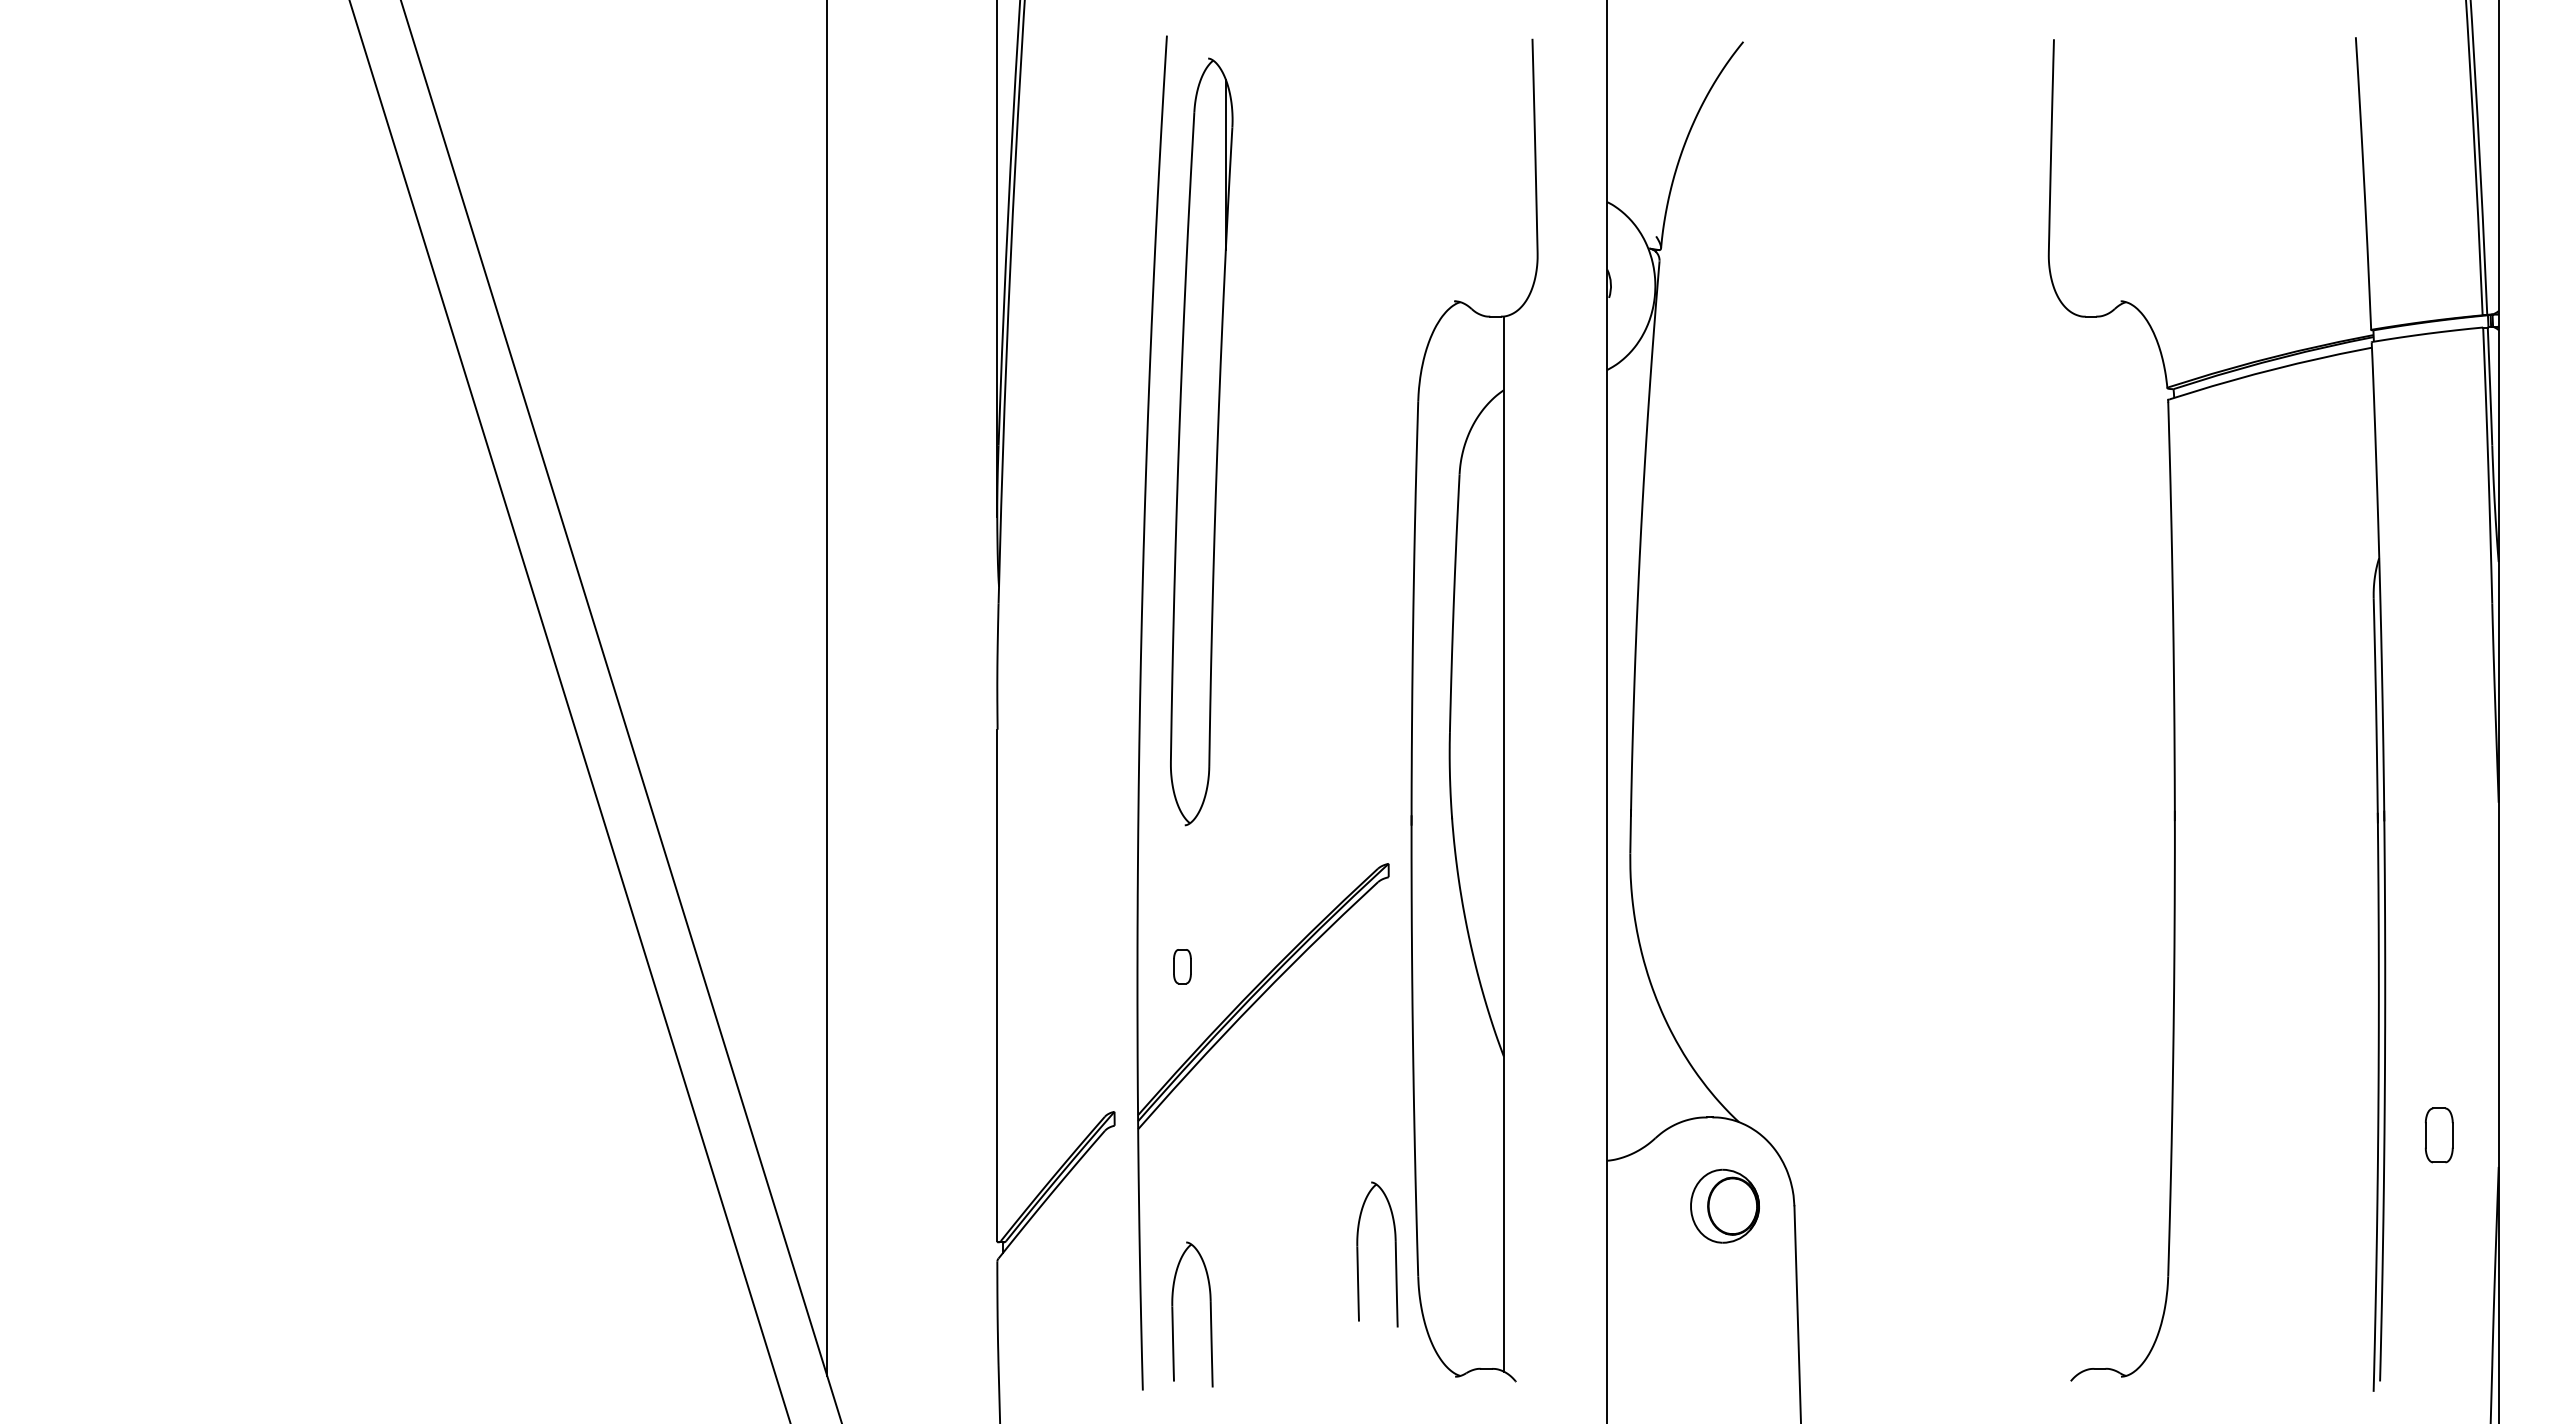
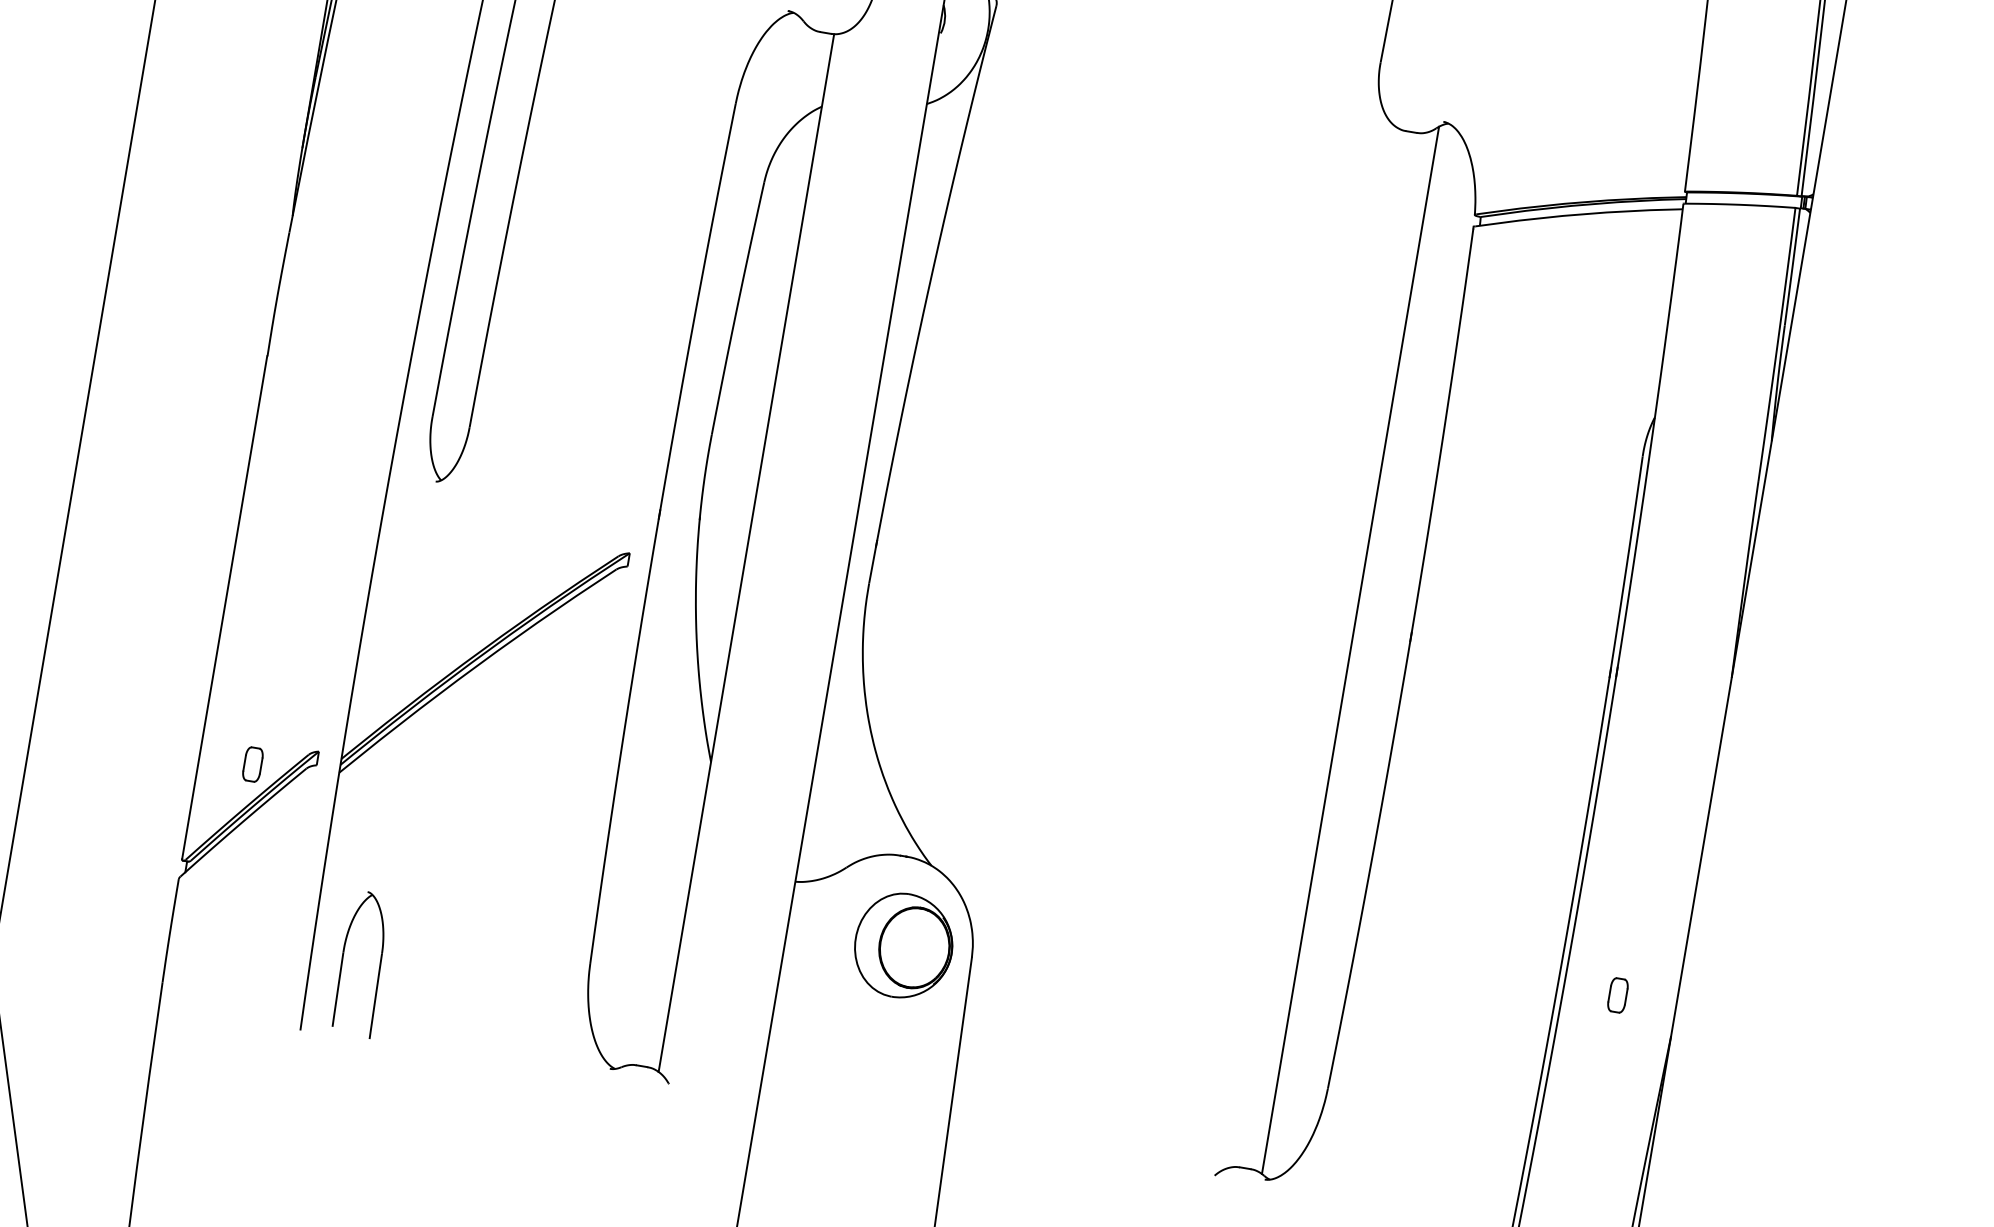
line: (2117, 838) -> (1350, 649), added
part: (1182, 966) -> (252, 764), moved
part: (2439, 1135) -> (1618, 995), size x0.62
part: (1724, 1206) -> (903, 946), size x1.43
part: (1395, 1254) -> (571, 938), removed

